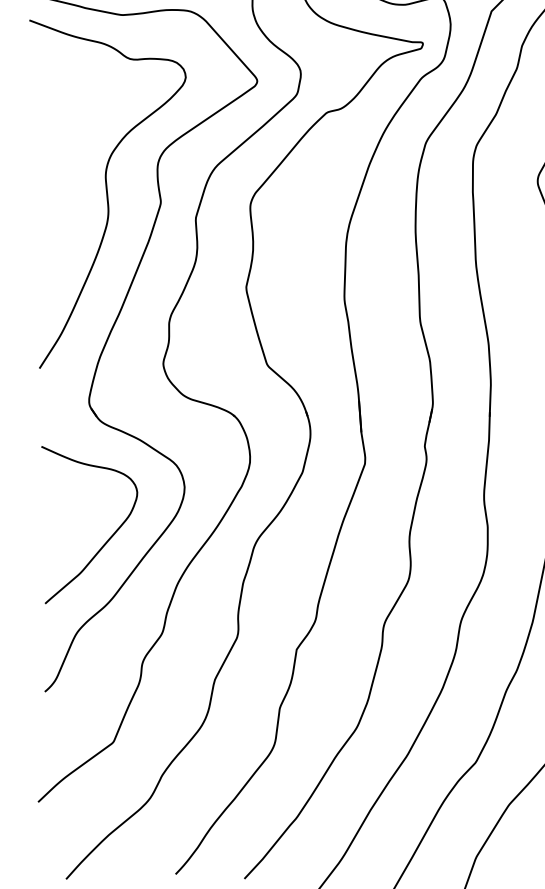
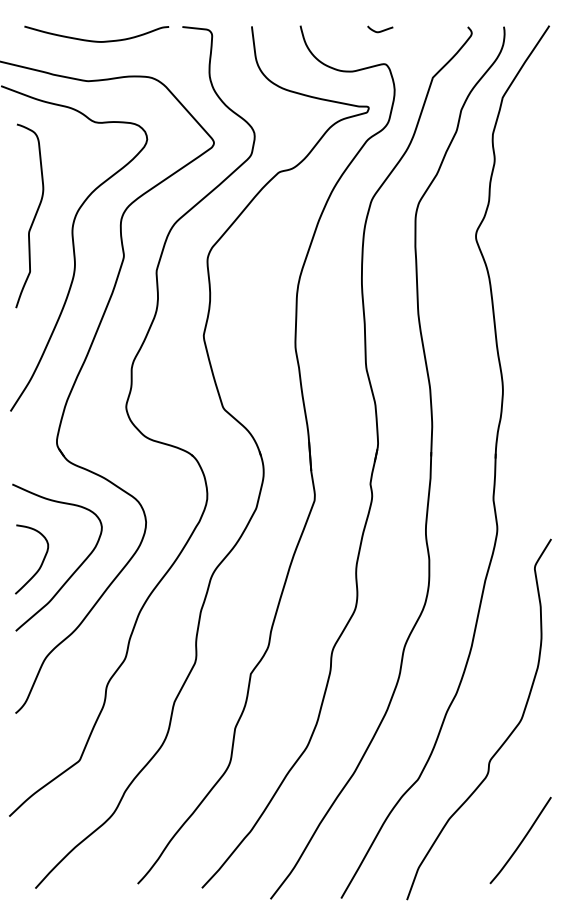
curve: (64, 160) -> (33, 217), added
curve: (71, 532) -> (40, 564), added

